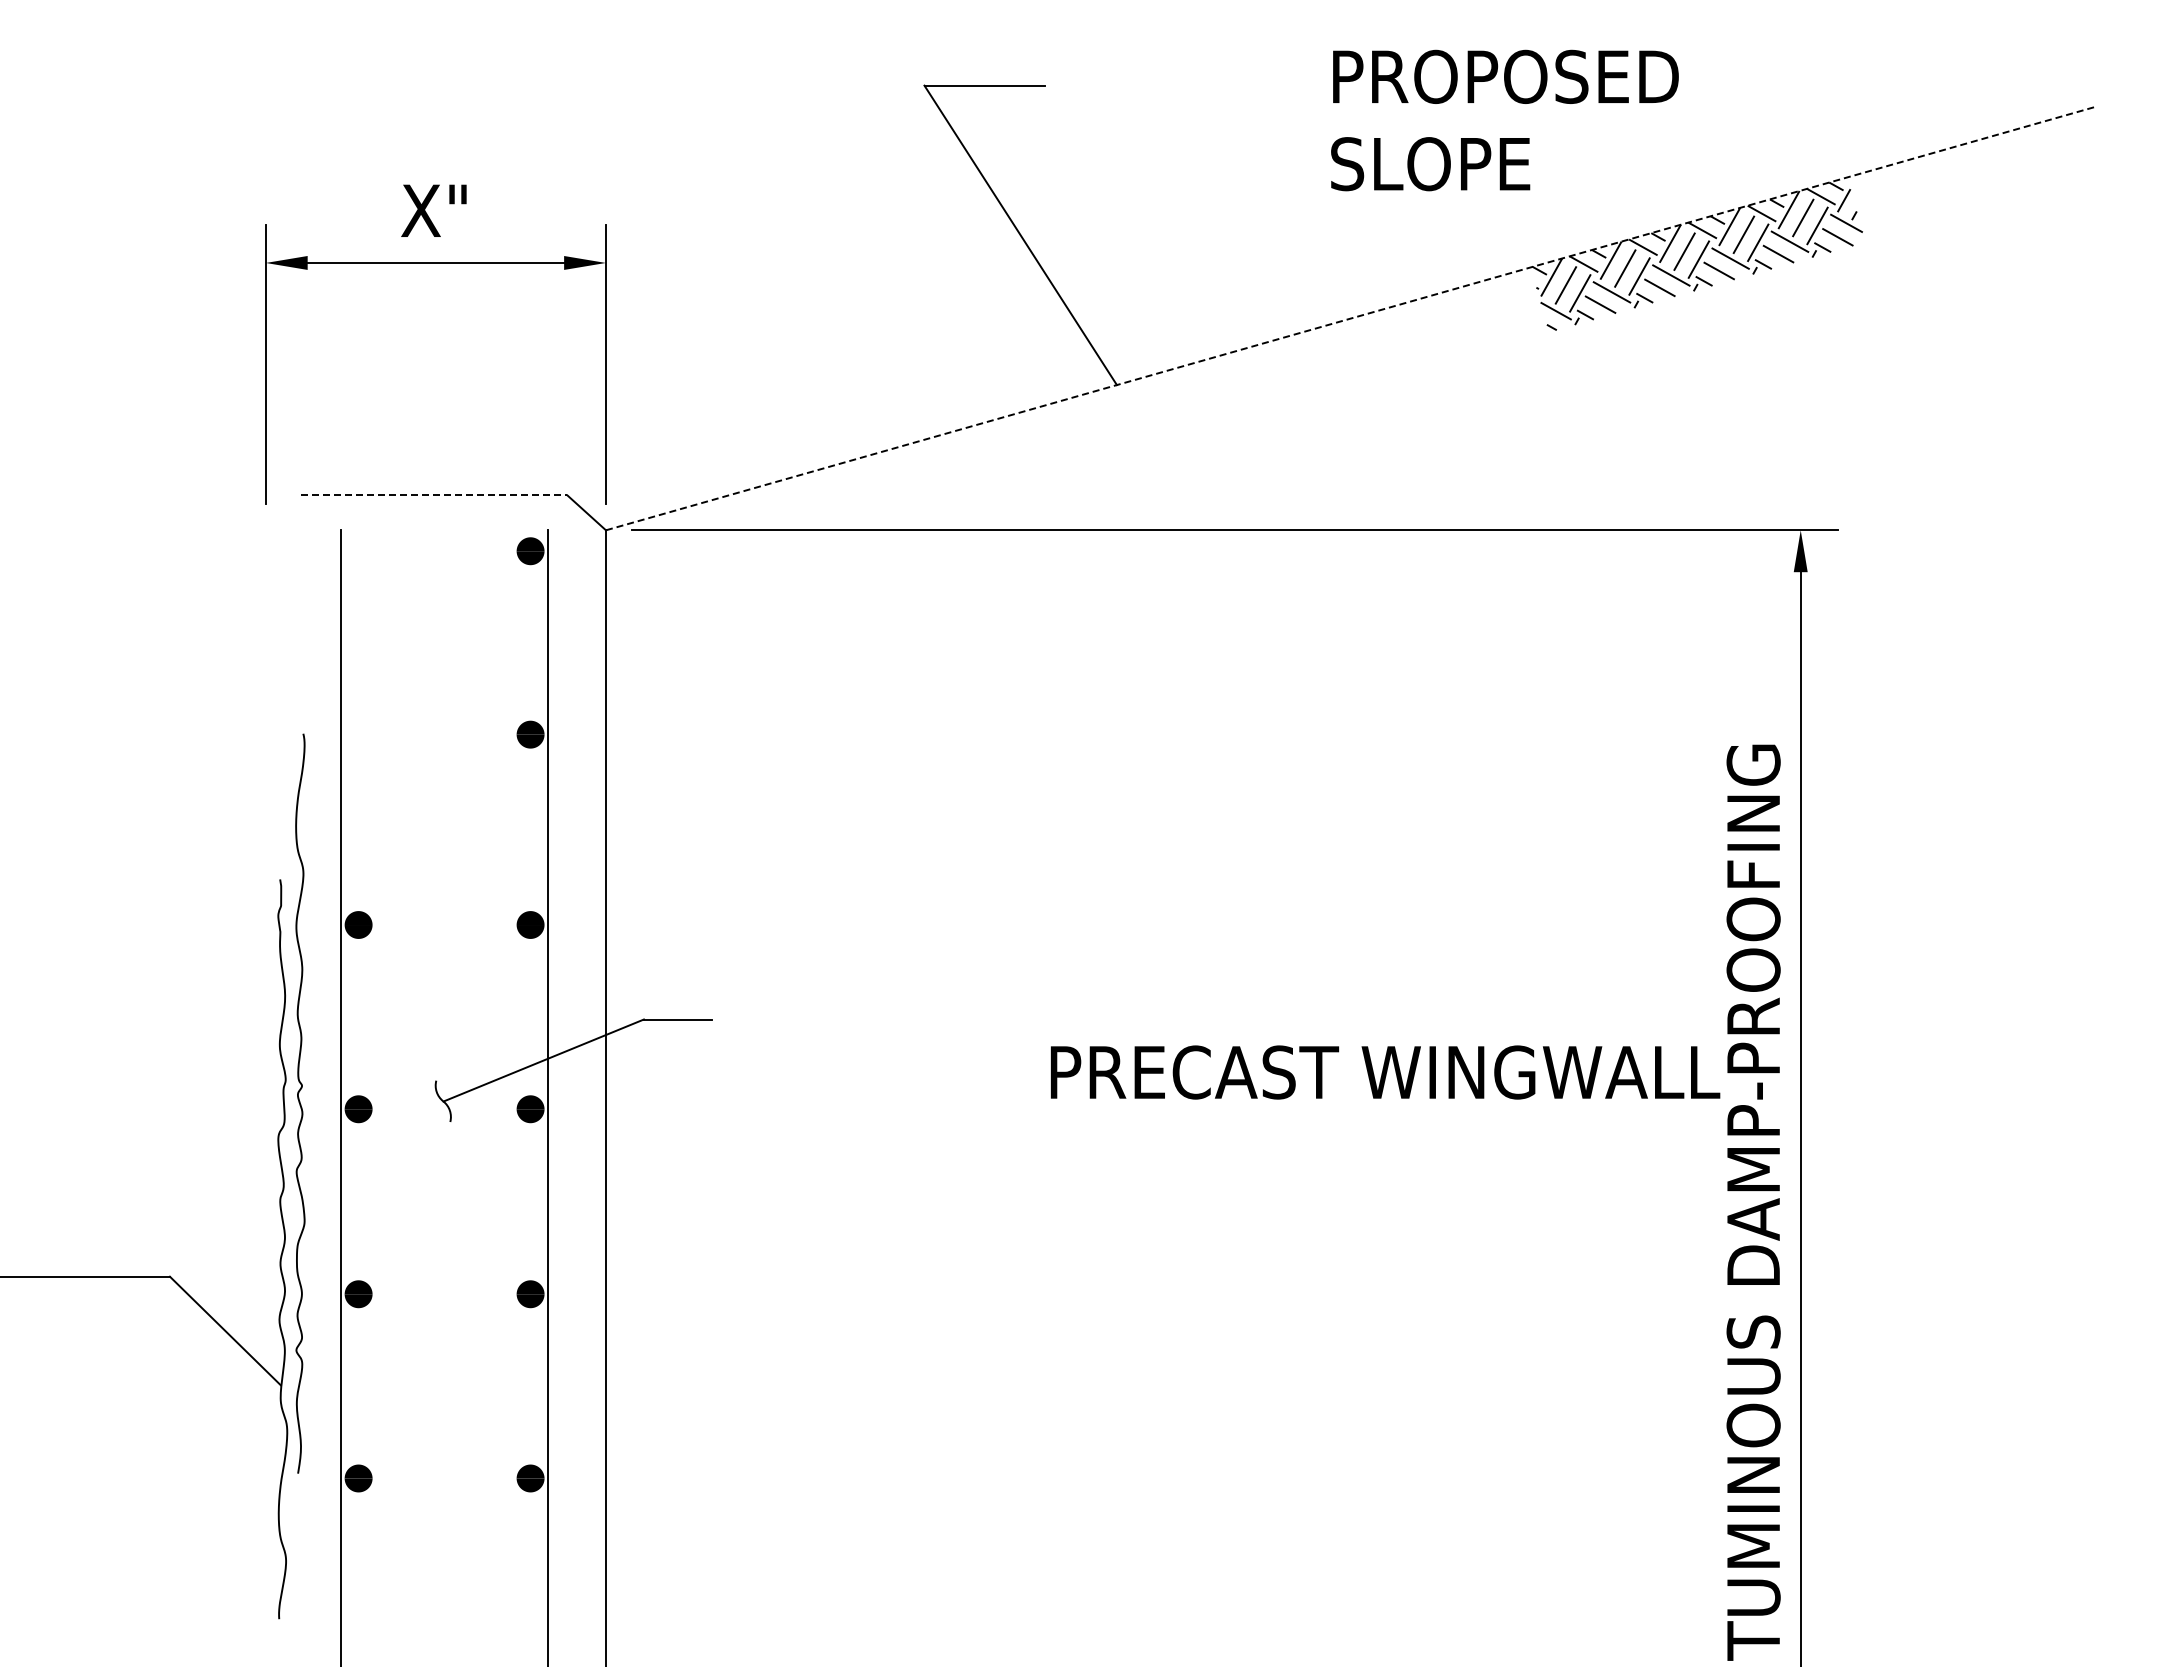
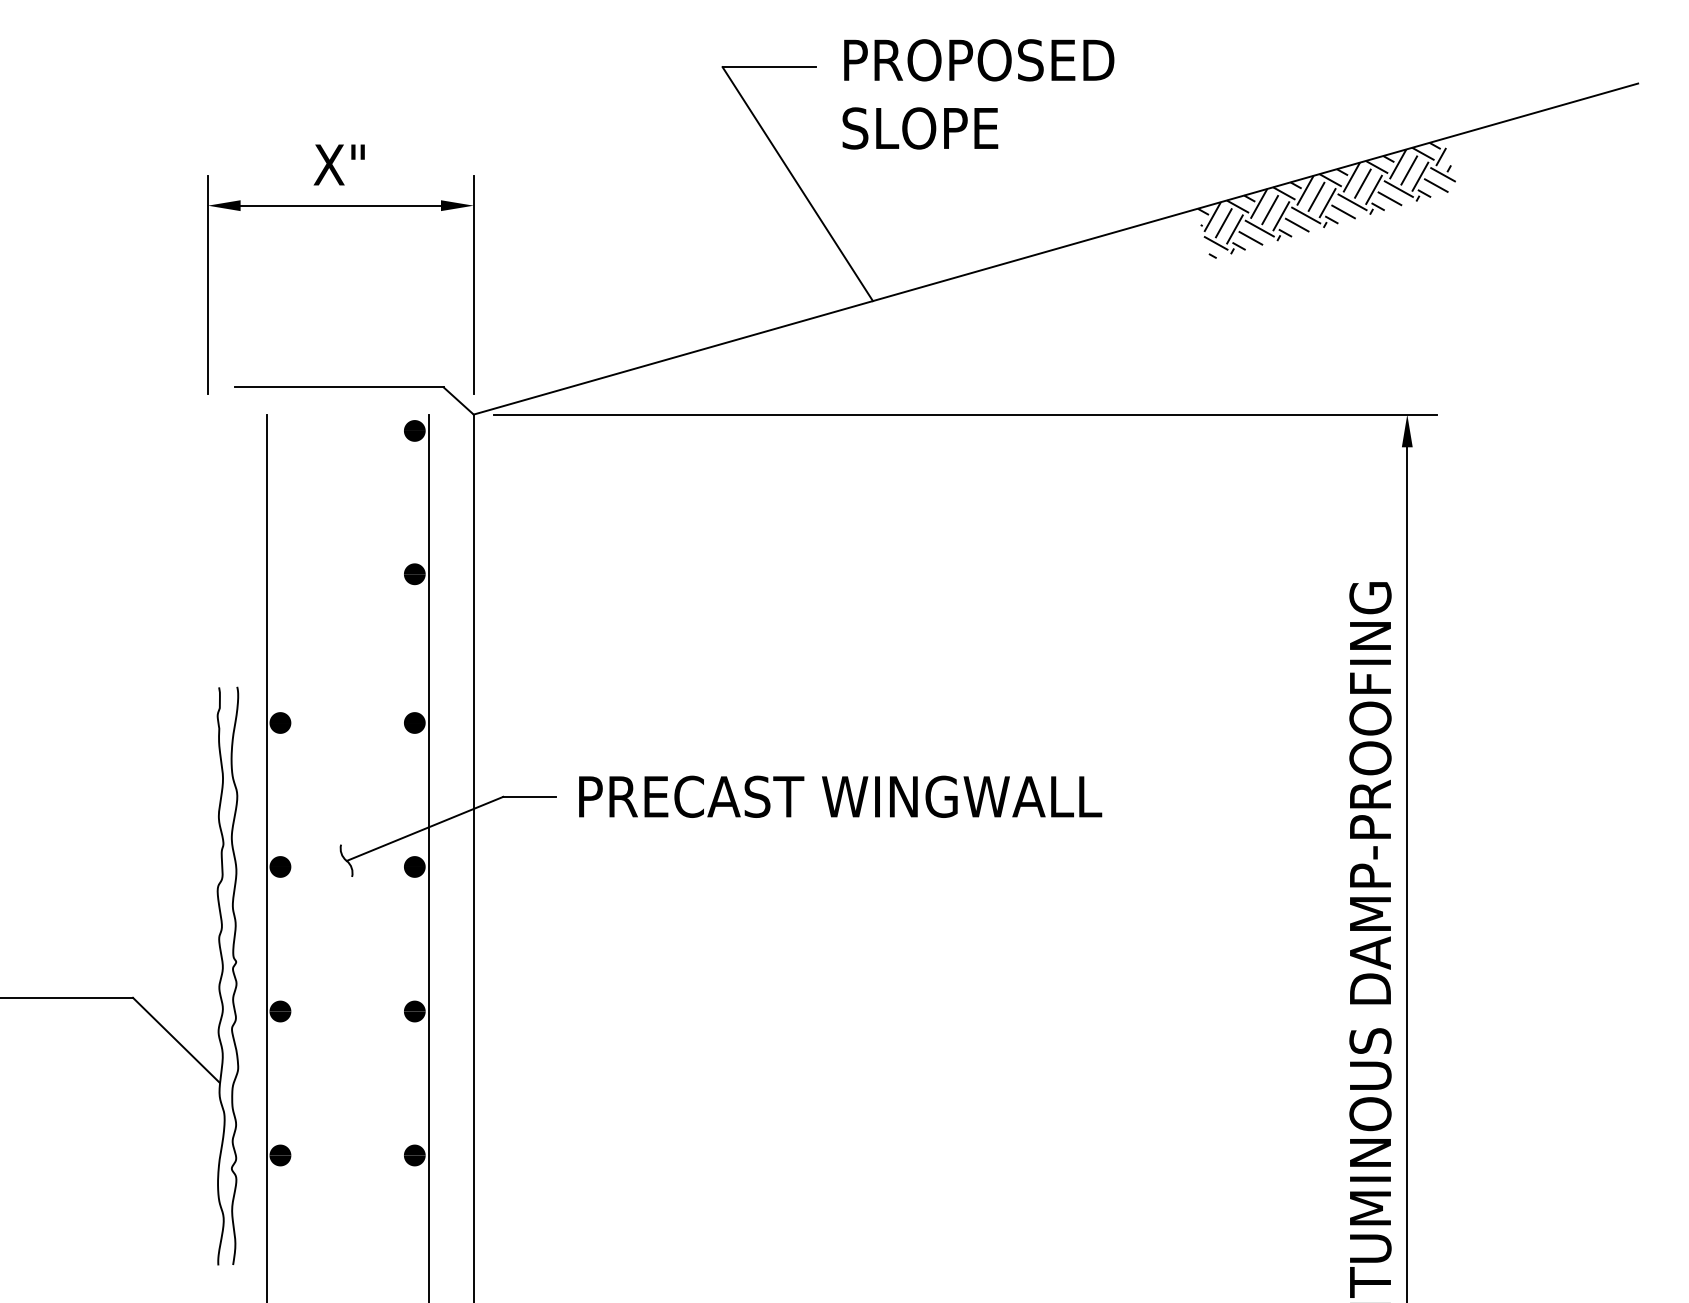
text: (1504, 120) -> (978, 94), moved
line: (1351, 318) -> (1056, 249), dashed -> solid
line: (434, 495) -> (339, 387), dashed -> solid
text: (1385, 1072) -> (840, 796), moved
curve: (300, 1103) -> (235, 975), moved

